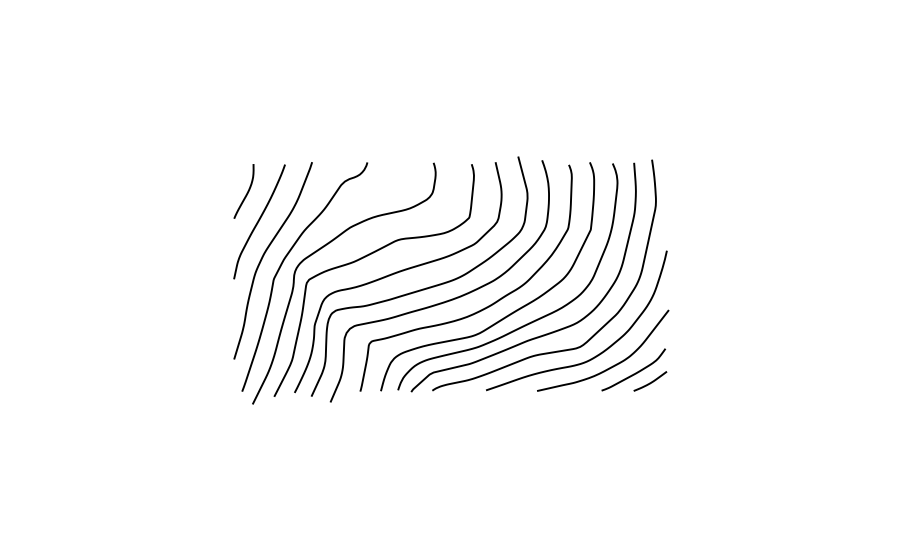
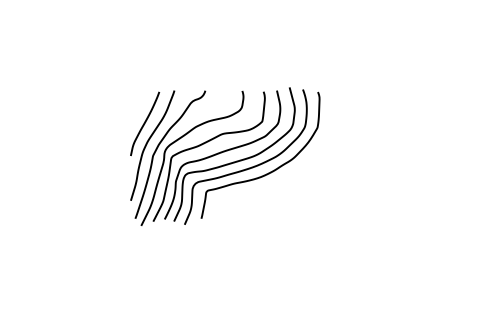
curve: (245, 192) -> (137, 107), removed
part: (539, 294) -> (301, 164), removed

